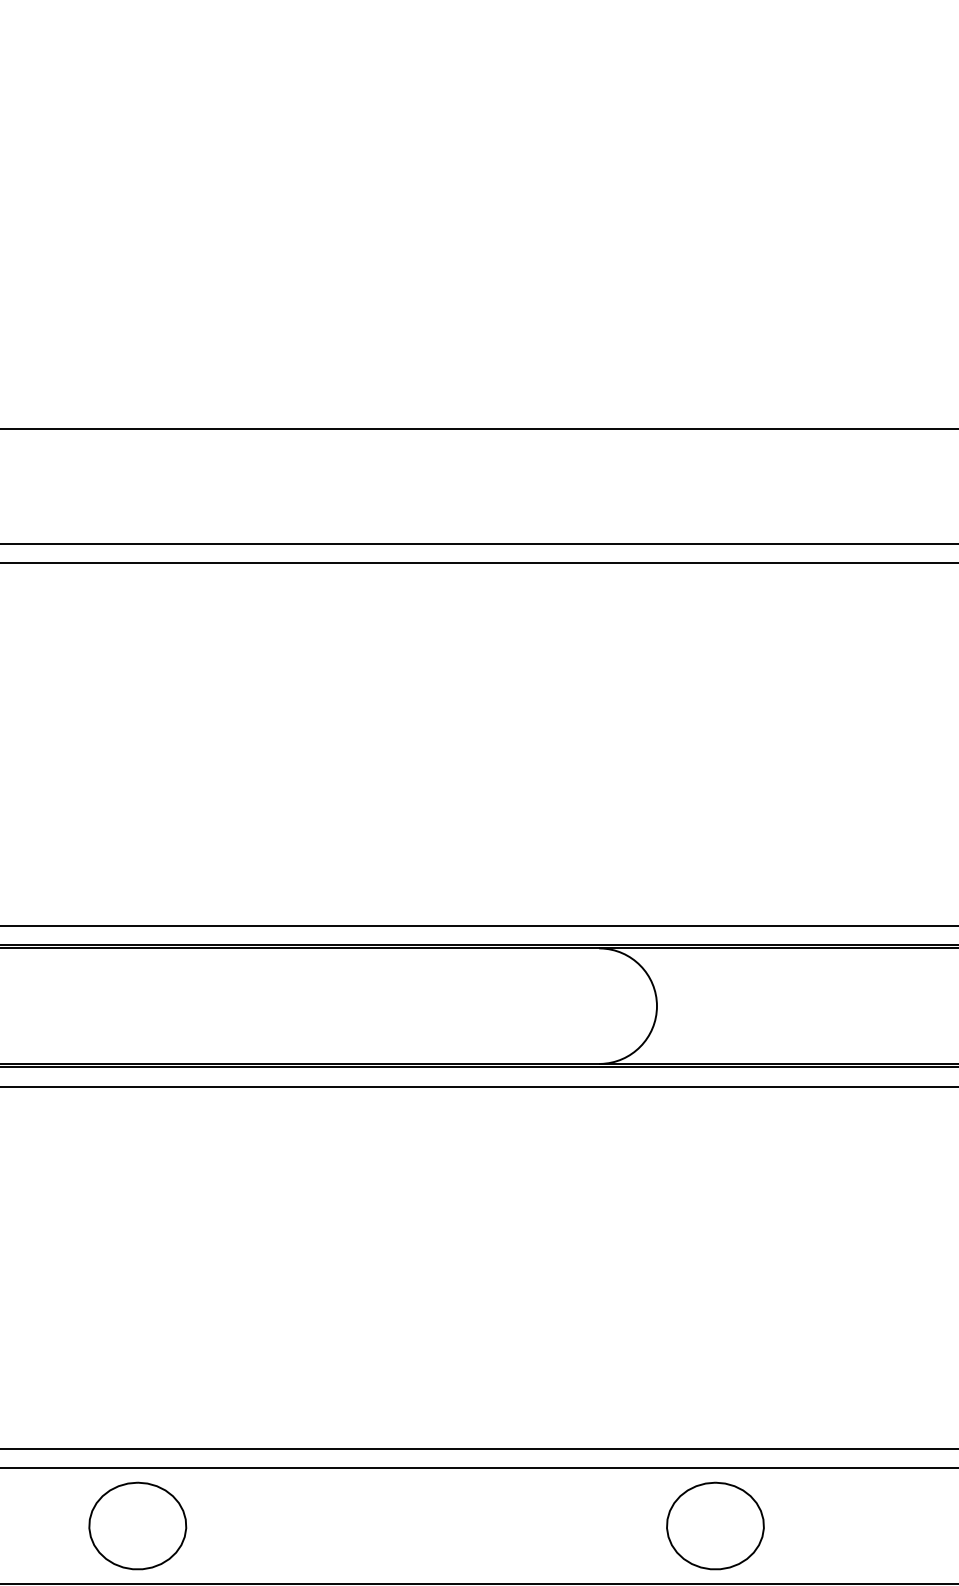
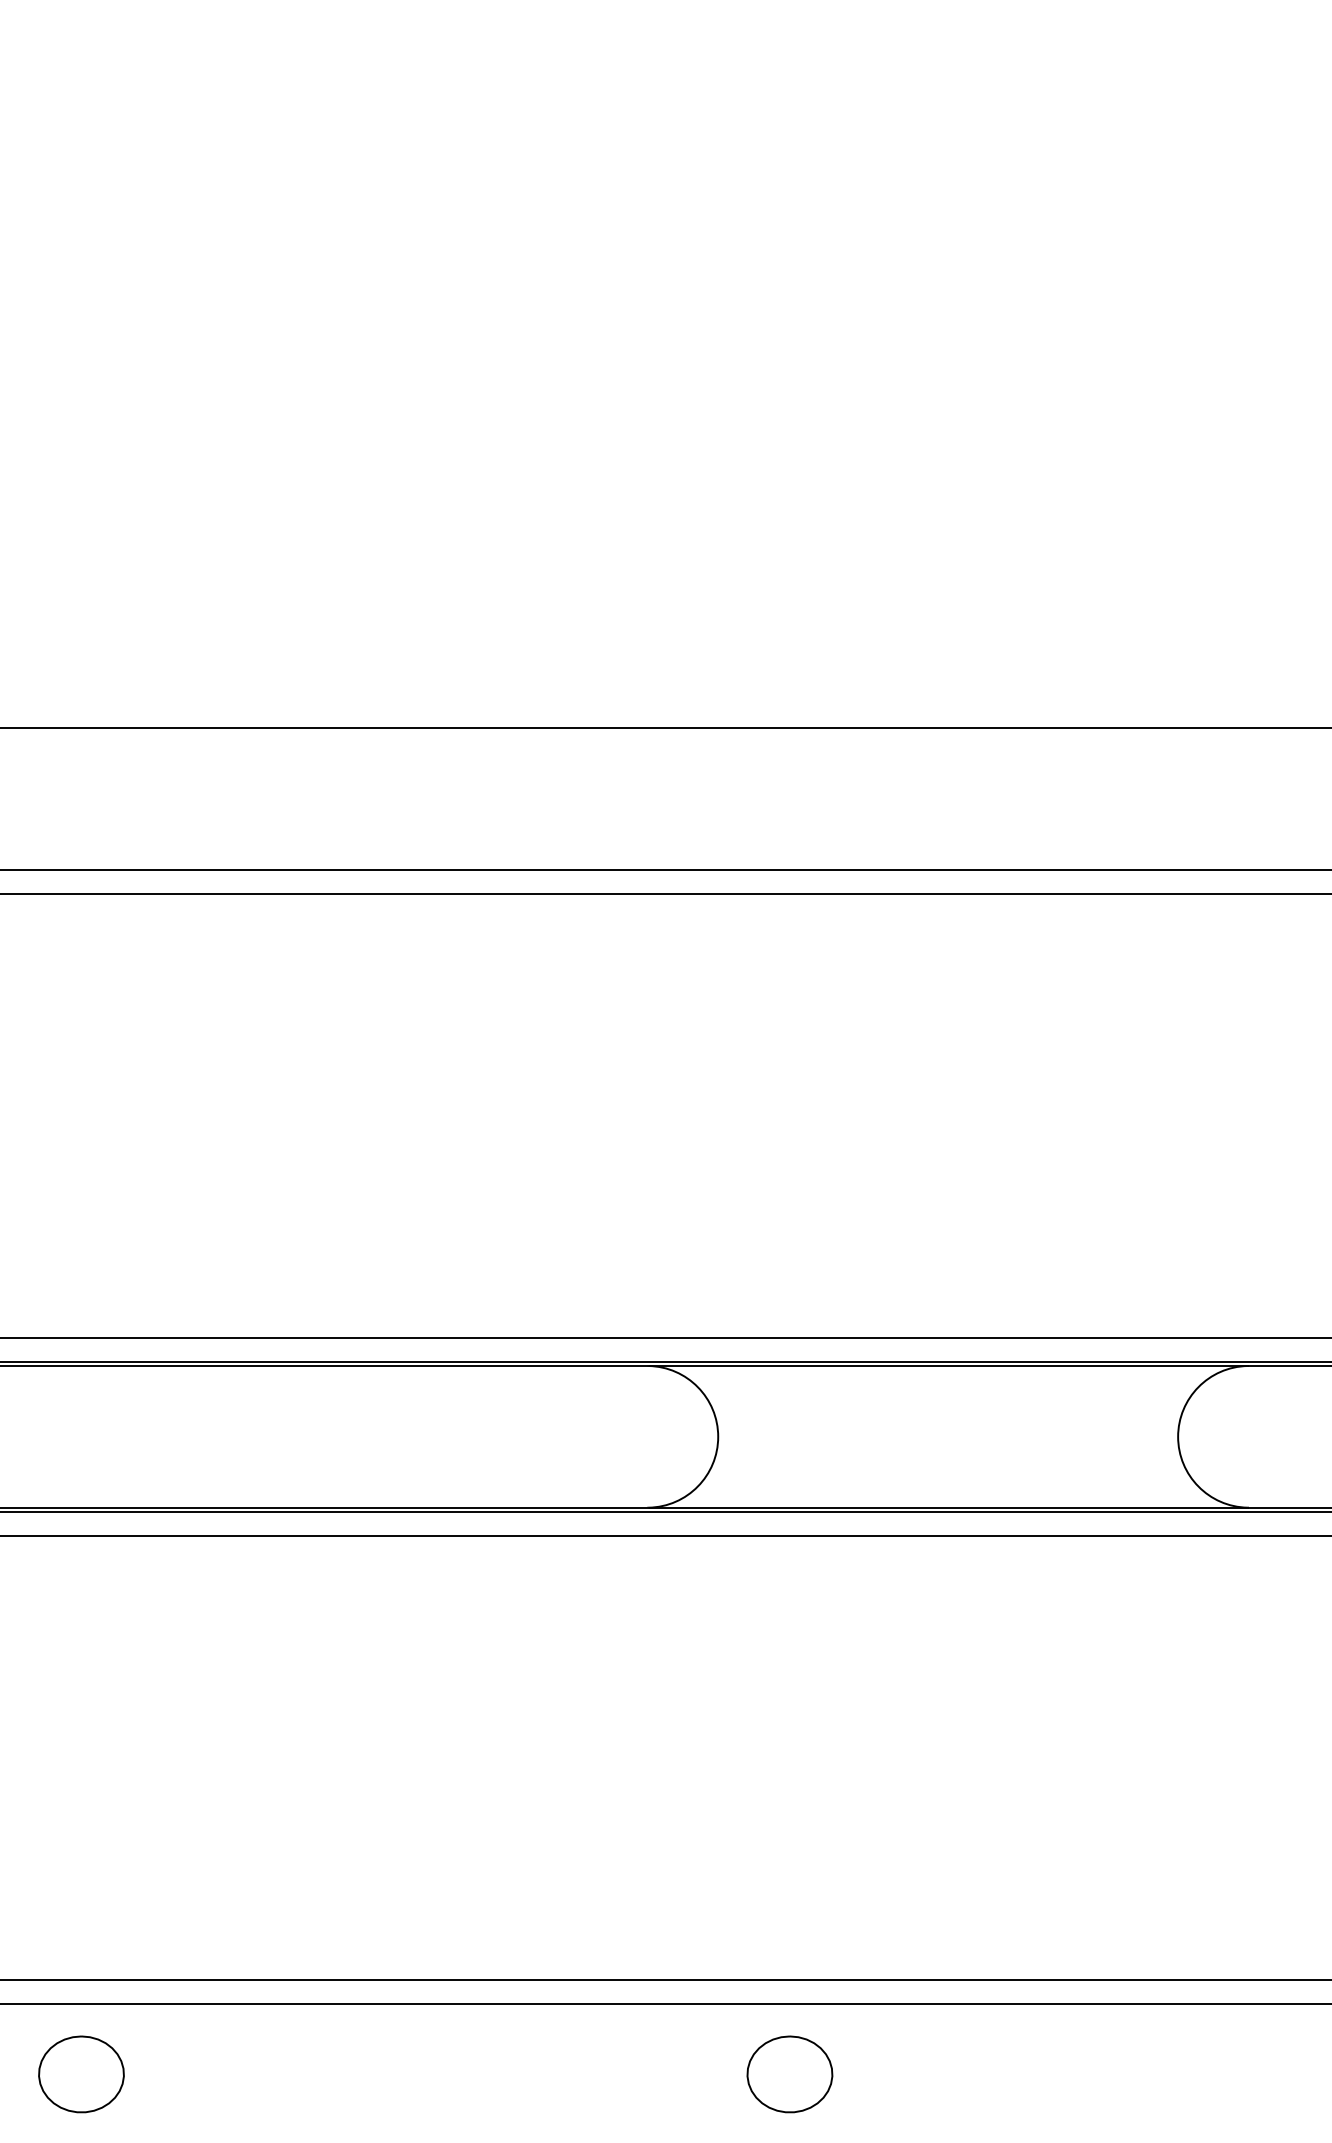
part: (137, 1526) -> (81, 2074), size x0.71
part: (715, 1526) -> (789, 2074), size x0.71

